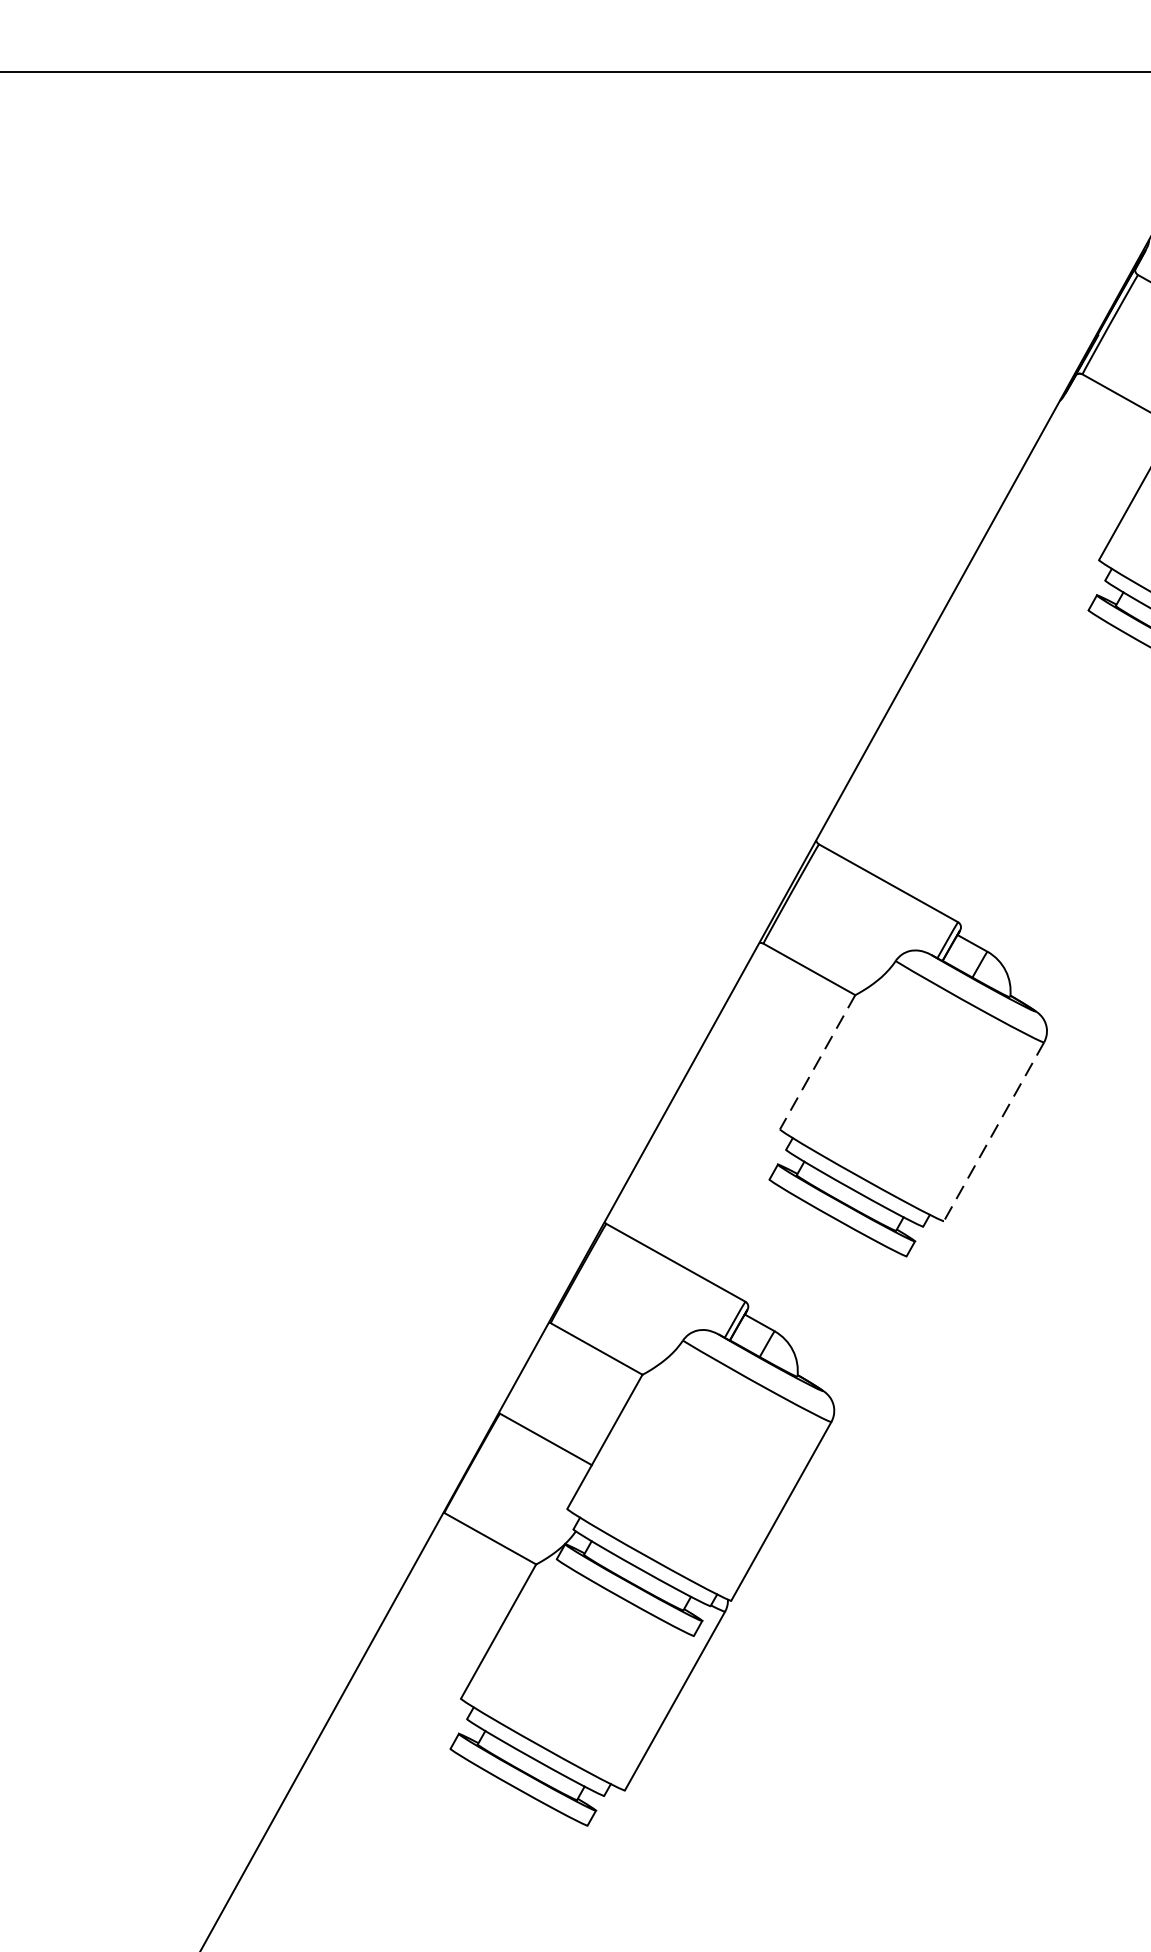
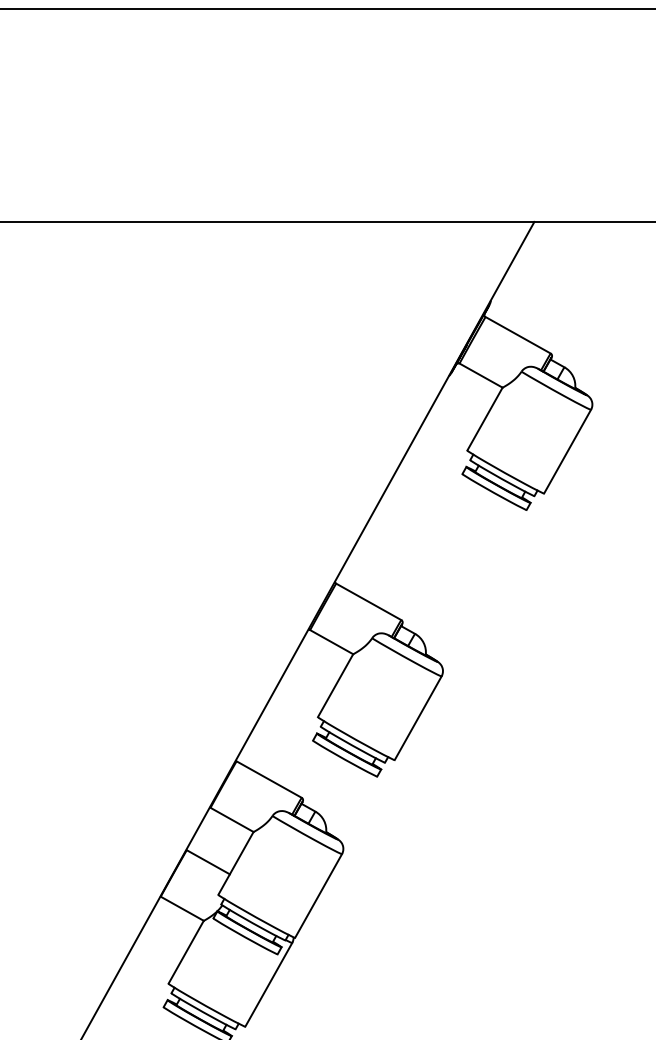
line: (817, 1064) -> (335, 686), dashed -> solid
line: (994, 1132) -> (418, 718), dashed -> solid

